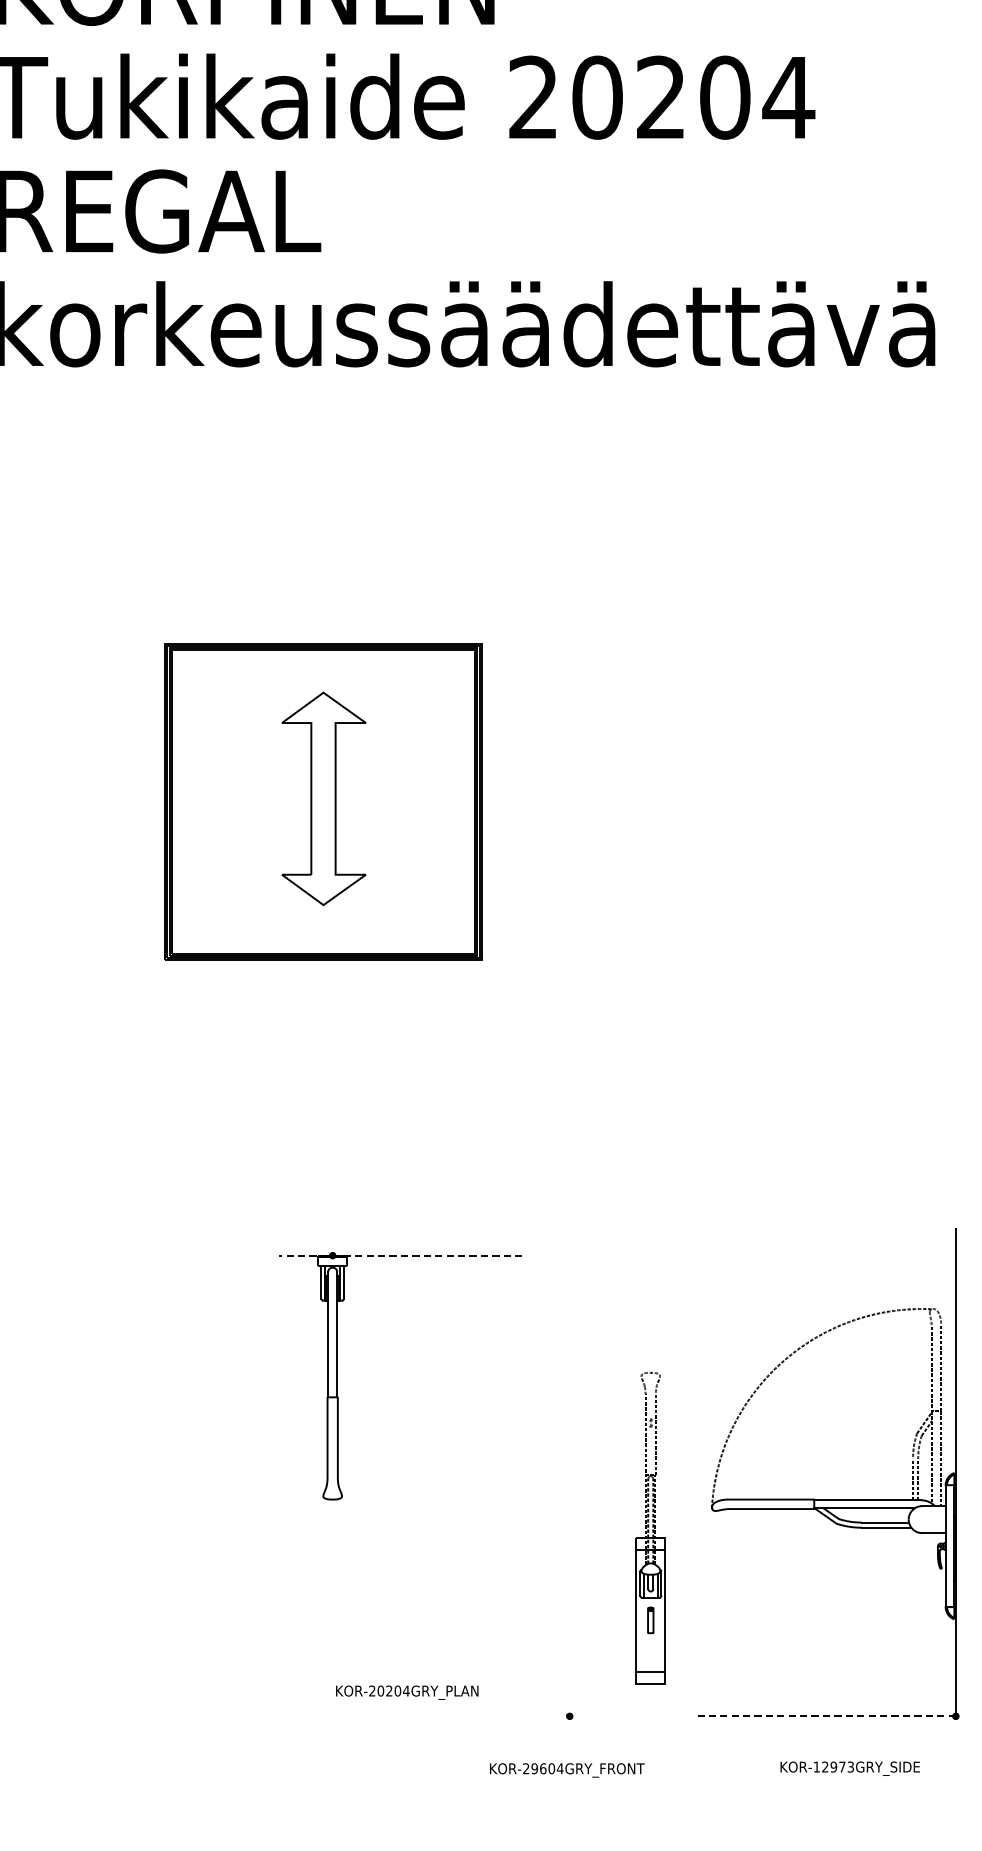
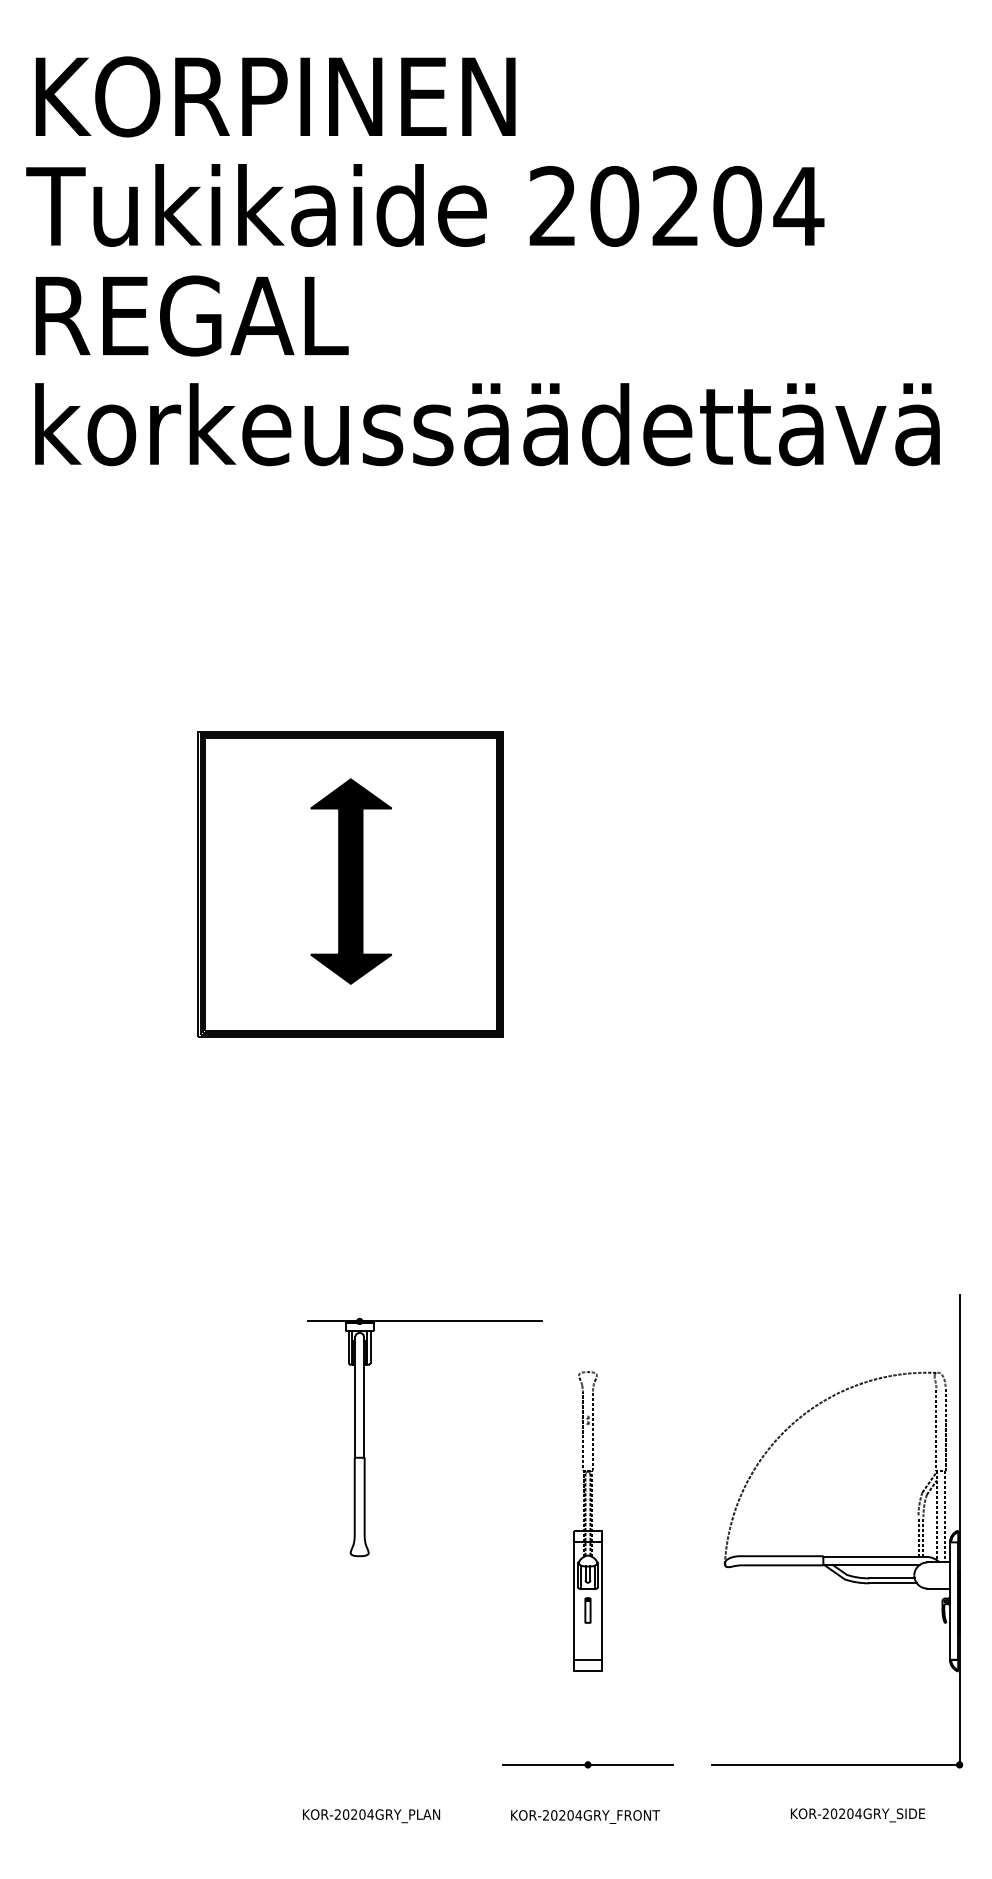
fill: (323, 798) -> (350, 881), added
line: (399, 1255) -> (424, 1321), dashed -> solid
part: (650, 1527) -> (587, 1521), moved
text: (407, 1693) -> (371, 1816), moved
line: (569, 1715) -> (587, 1764), added
line: (826, 1715) -> (835, 1764), dashed -> solid
text: (833, 1766) -> (841, 1813), KOR-12973GRY_SIDE -> KOR-20204GRY_SIDE
text: (539, 1768) -> (558, 1815), KOR-29604GRY_FRONT -> KOR-20204GRY_FRONT

